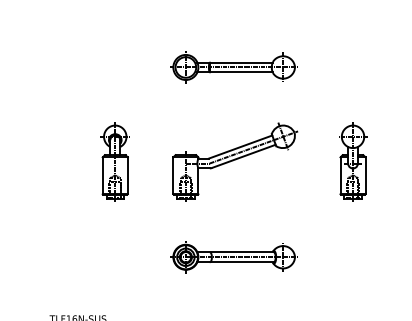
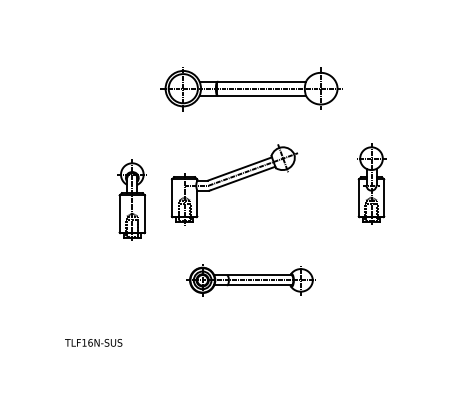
part: (233, 67) -> (250, 88), size x1.4
part: (114, 161) -> (131, 199), moved
part: (235, 162) -> (234, 184), moved

